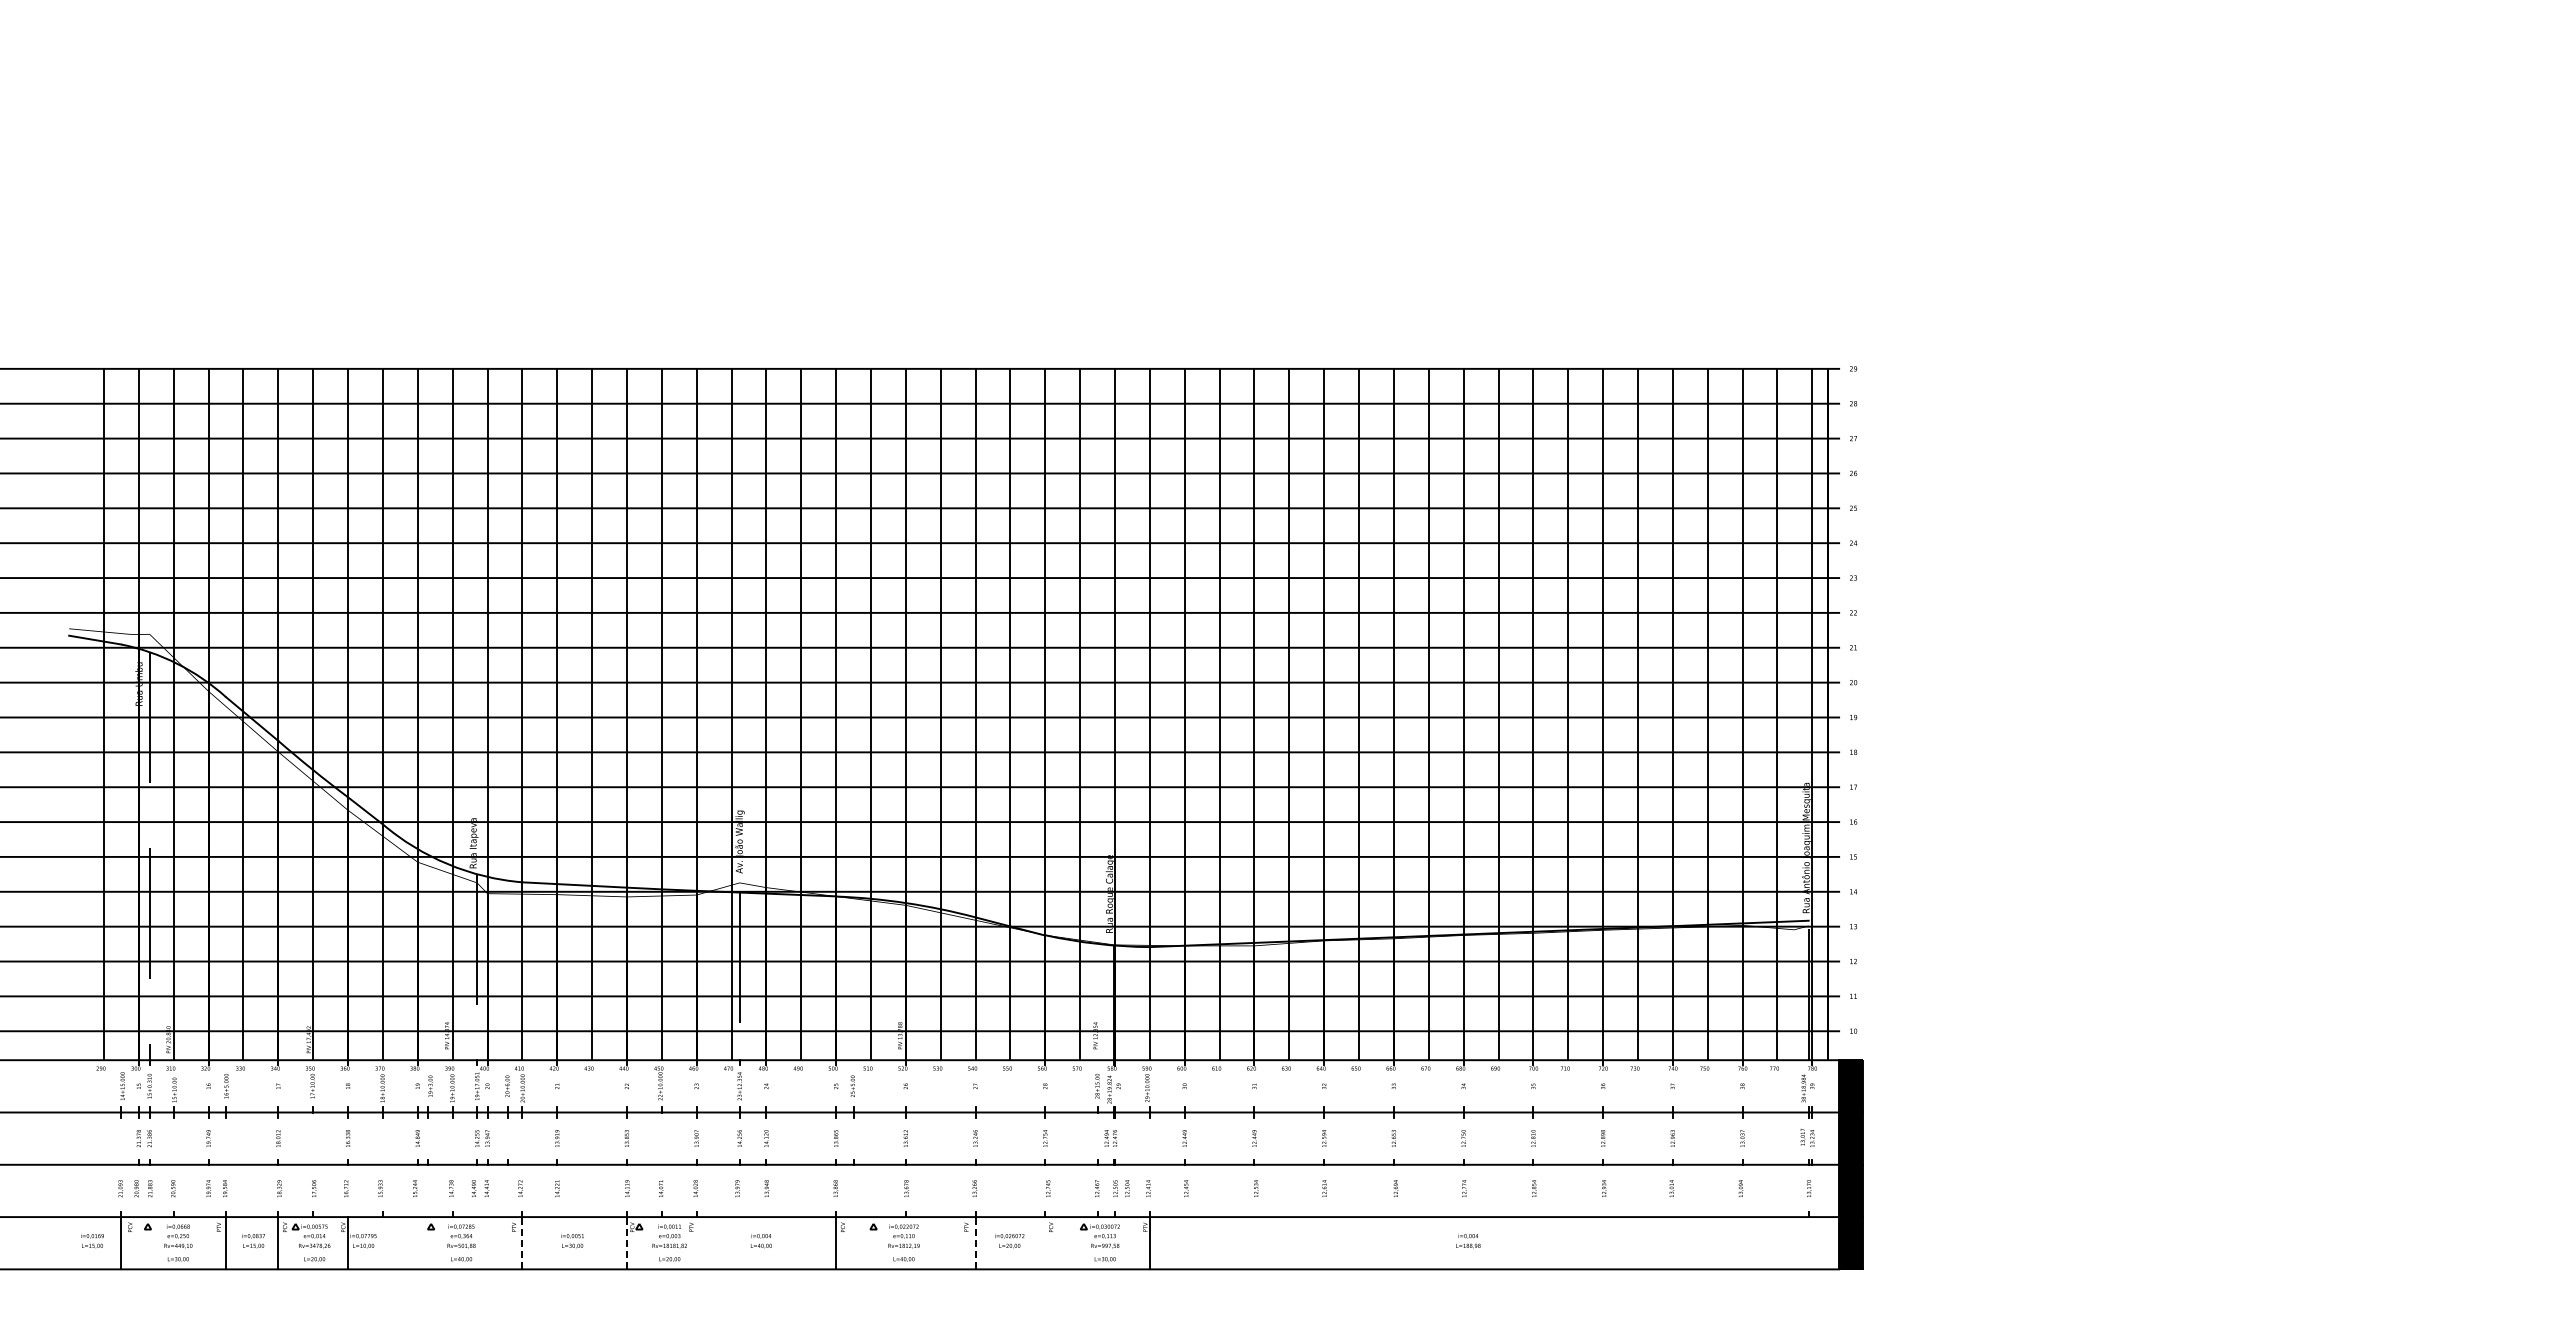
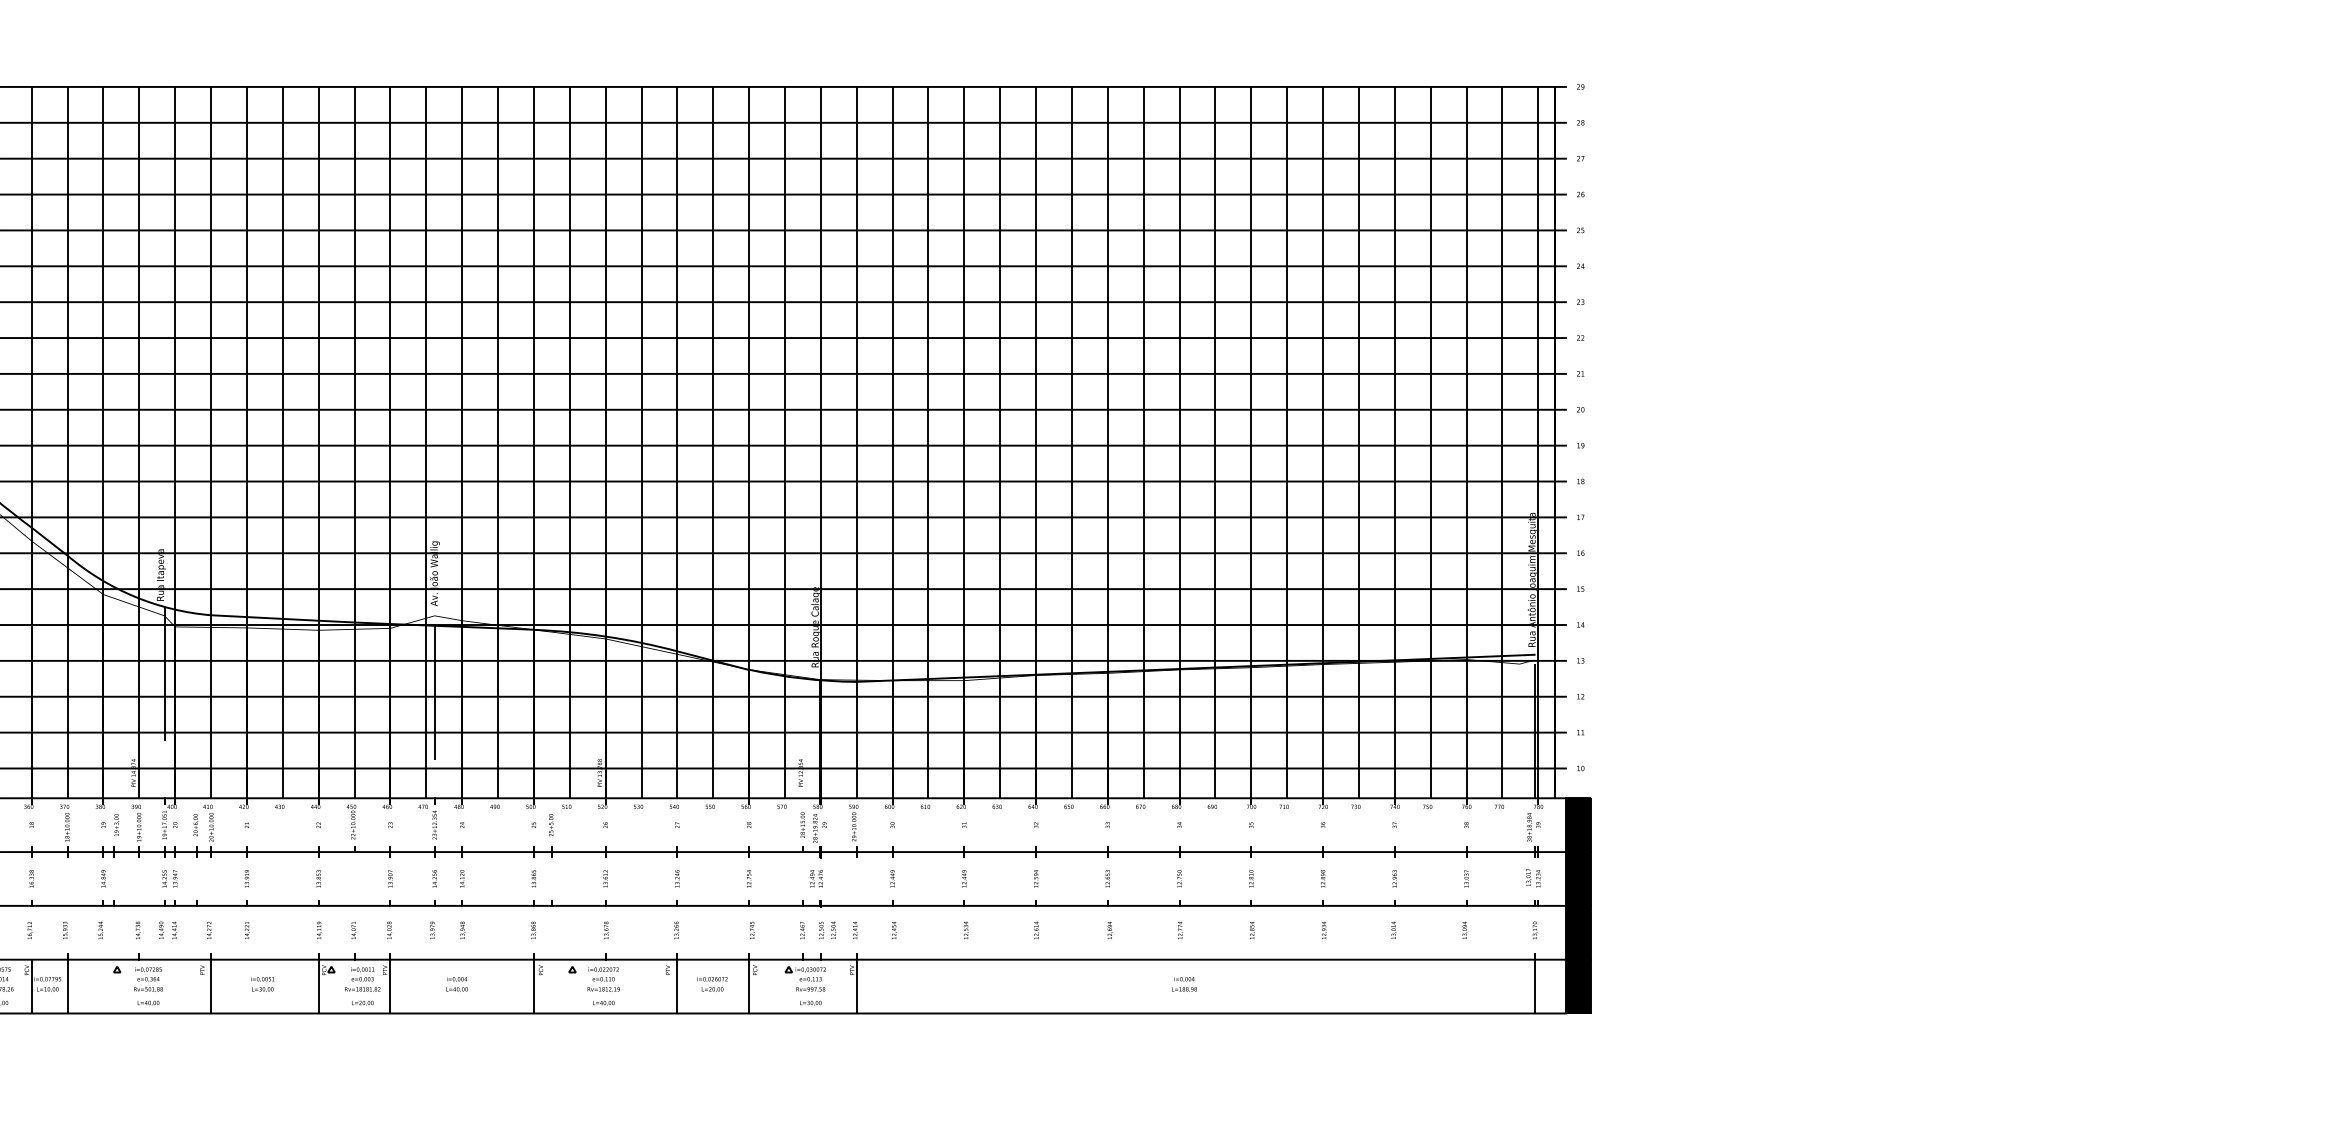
line: (522, 1242) -> (211, 985), dashed -> solid
line: (626, 1242) -> (318, 985), dashed -> solid
line: (975, 1242) -> (677, 985), dashed -> solid
line: (382, 1243) -> (67, 986), added
line: (696, 1243) -> (390, 986), added
line: (1045, 1243) -> (749, 986), added
line: (1808, 1243) -> (1534, 986), added

